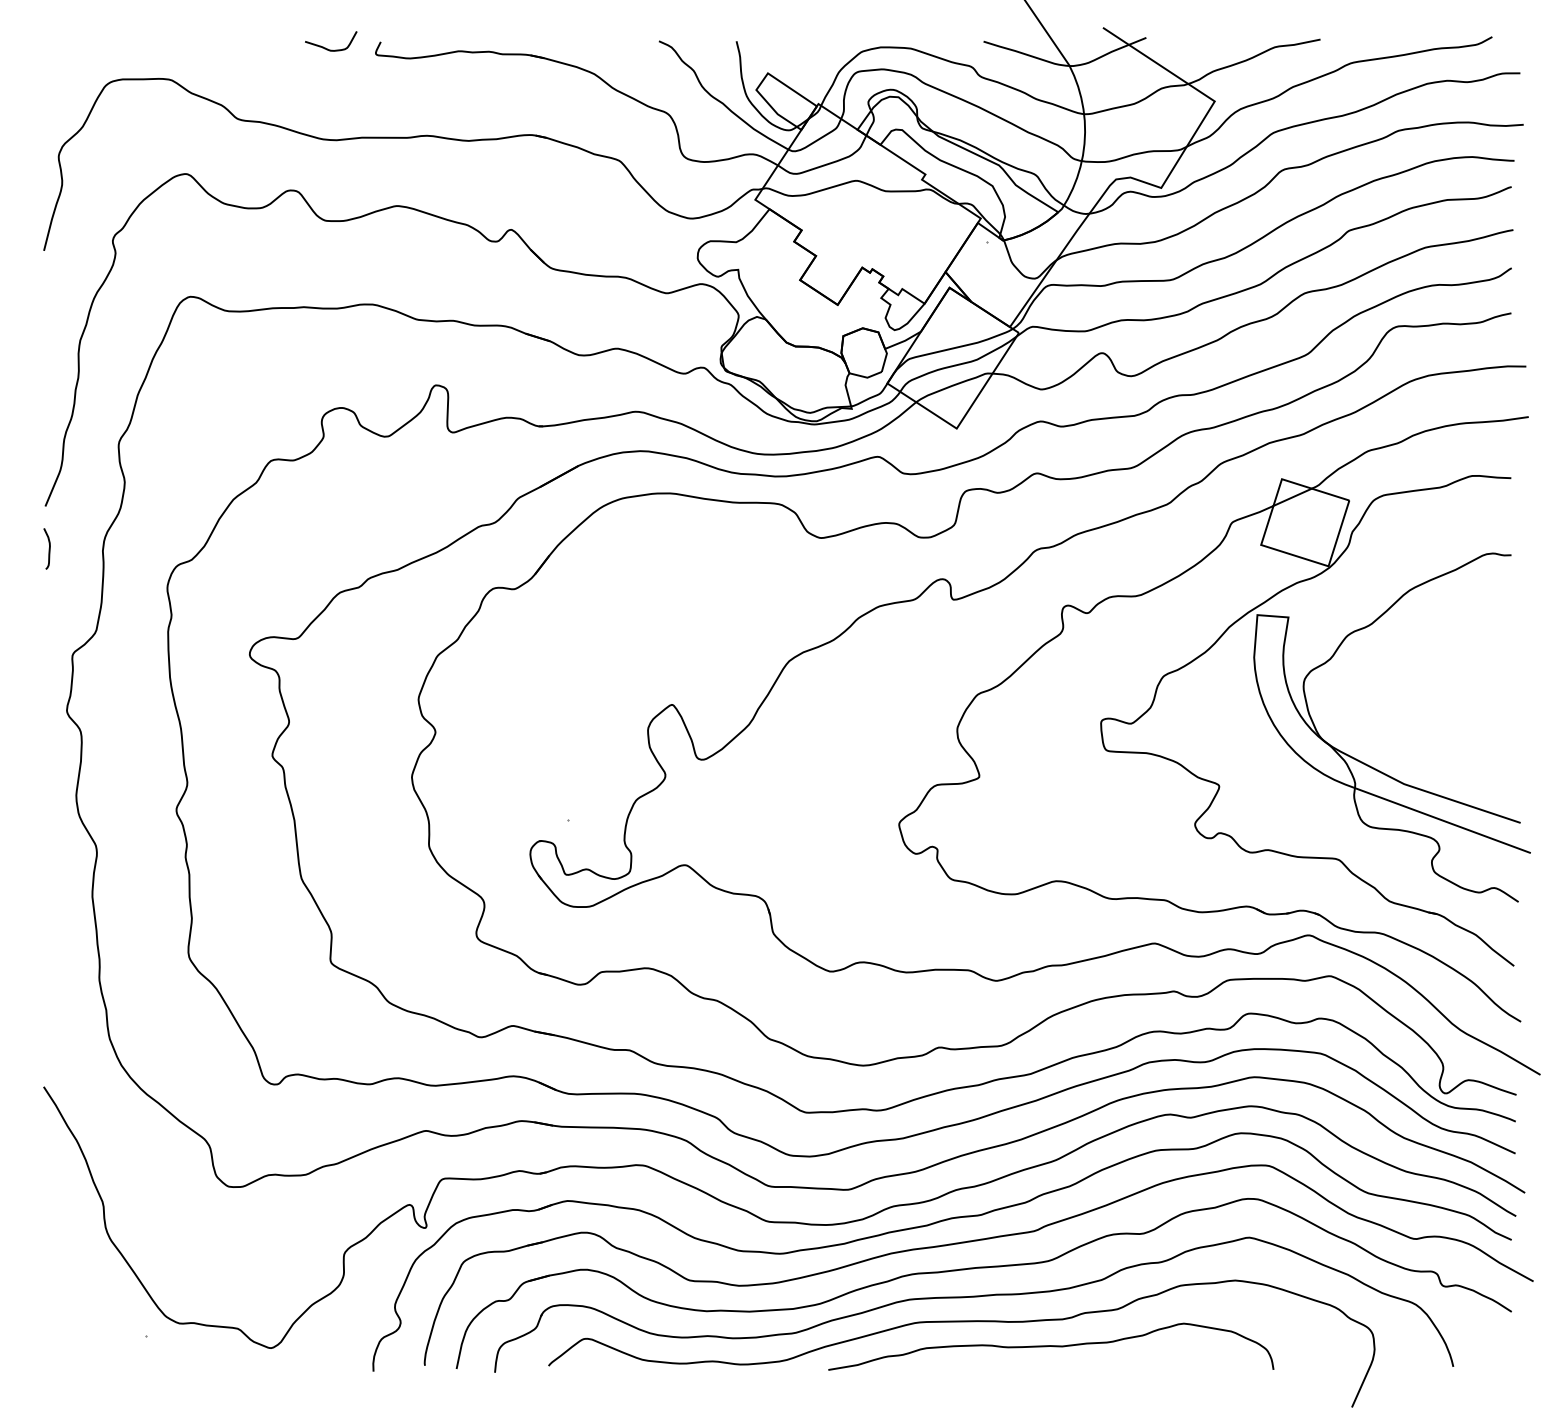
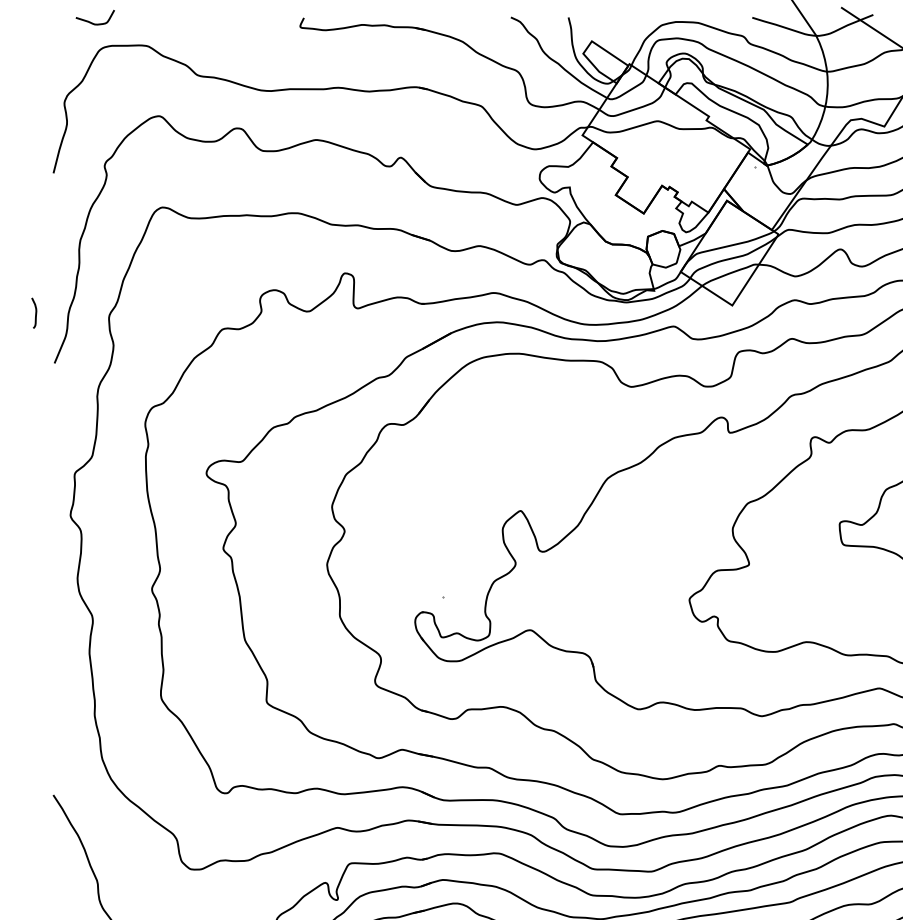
curve: (331, 49) -> (95, 23), moved
curve: (48, 548) -> (35, 312), moved

